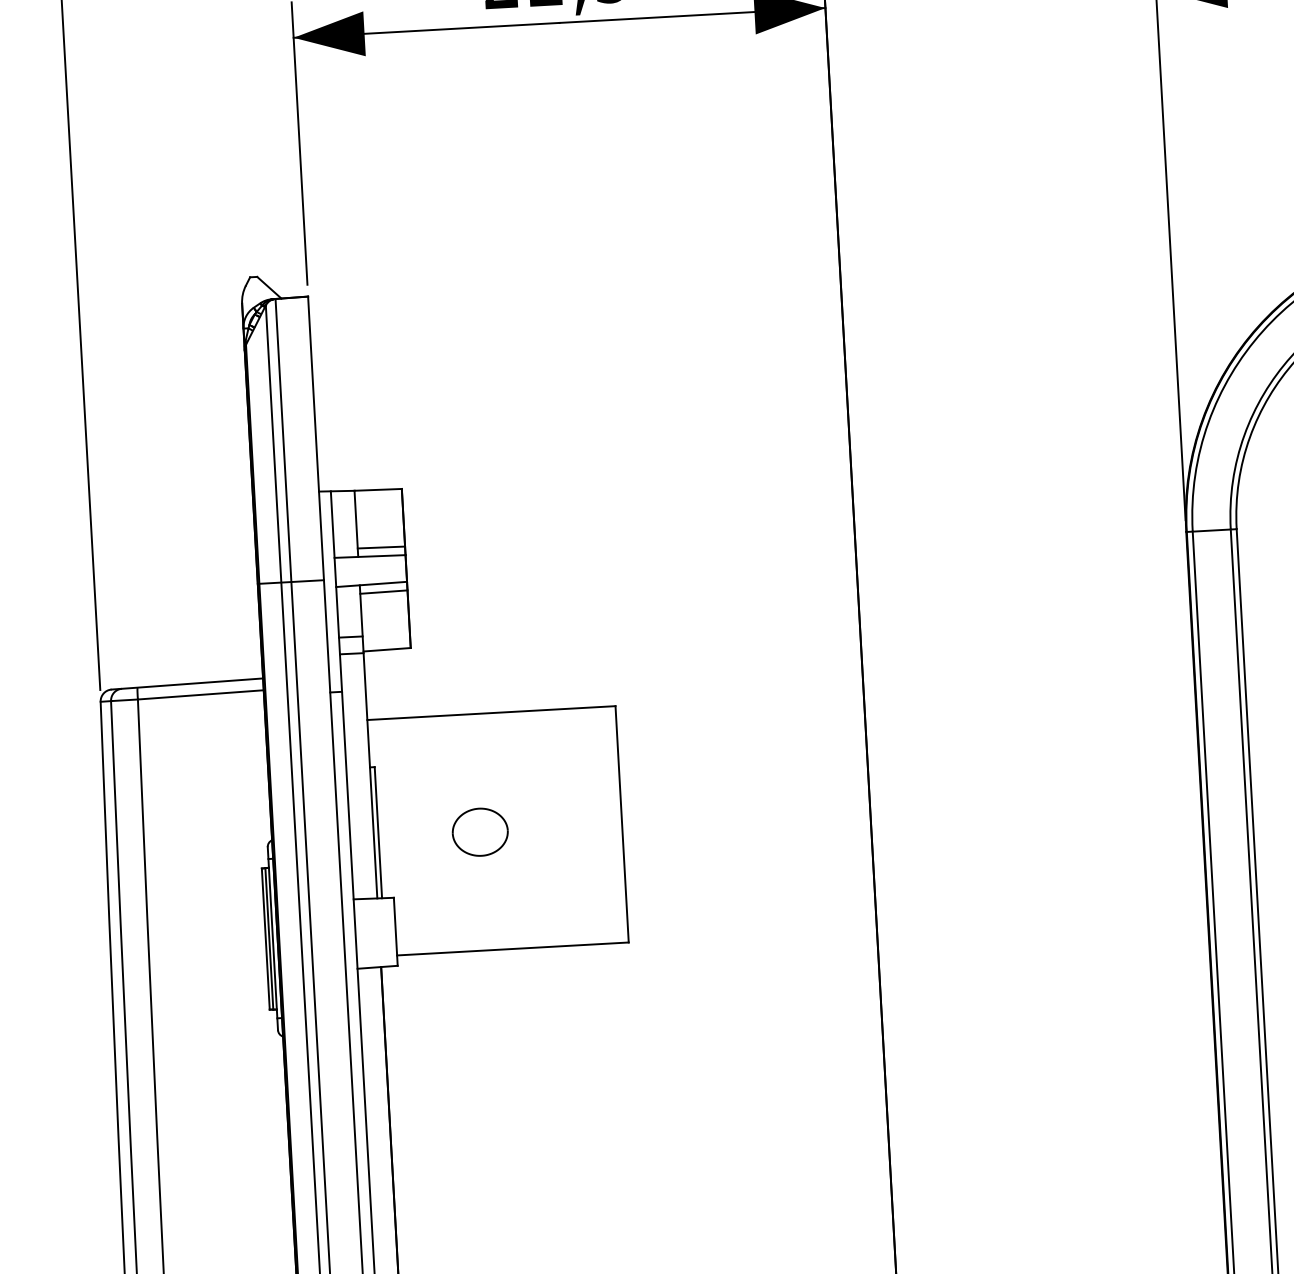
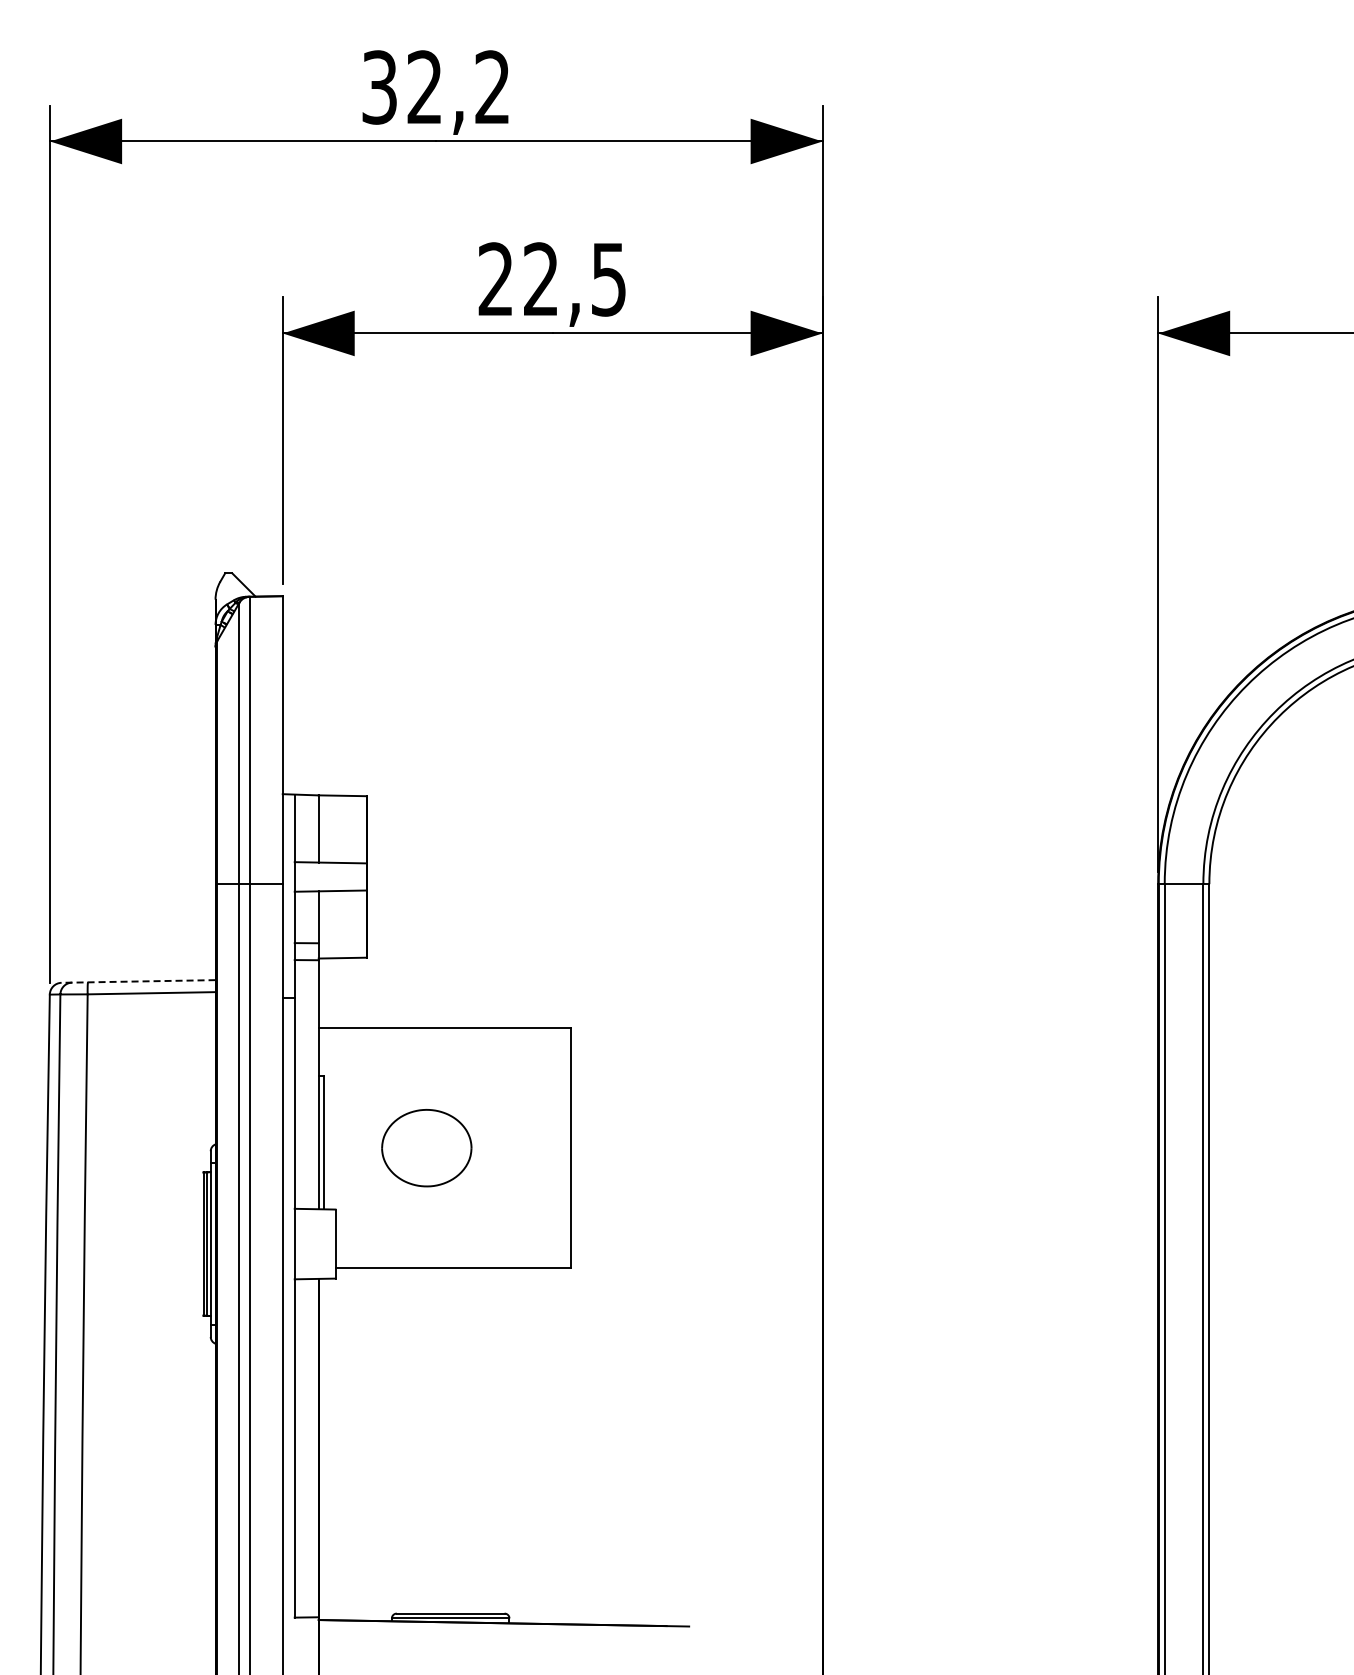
line: (381, 546) -> (342, 853), removed
line: (383, 592) -> (342, 899), removed
line: (187, 684) -> (138, 981), solid -> dashed
part: (480, 831) -> (426, 1147), size x1.6

